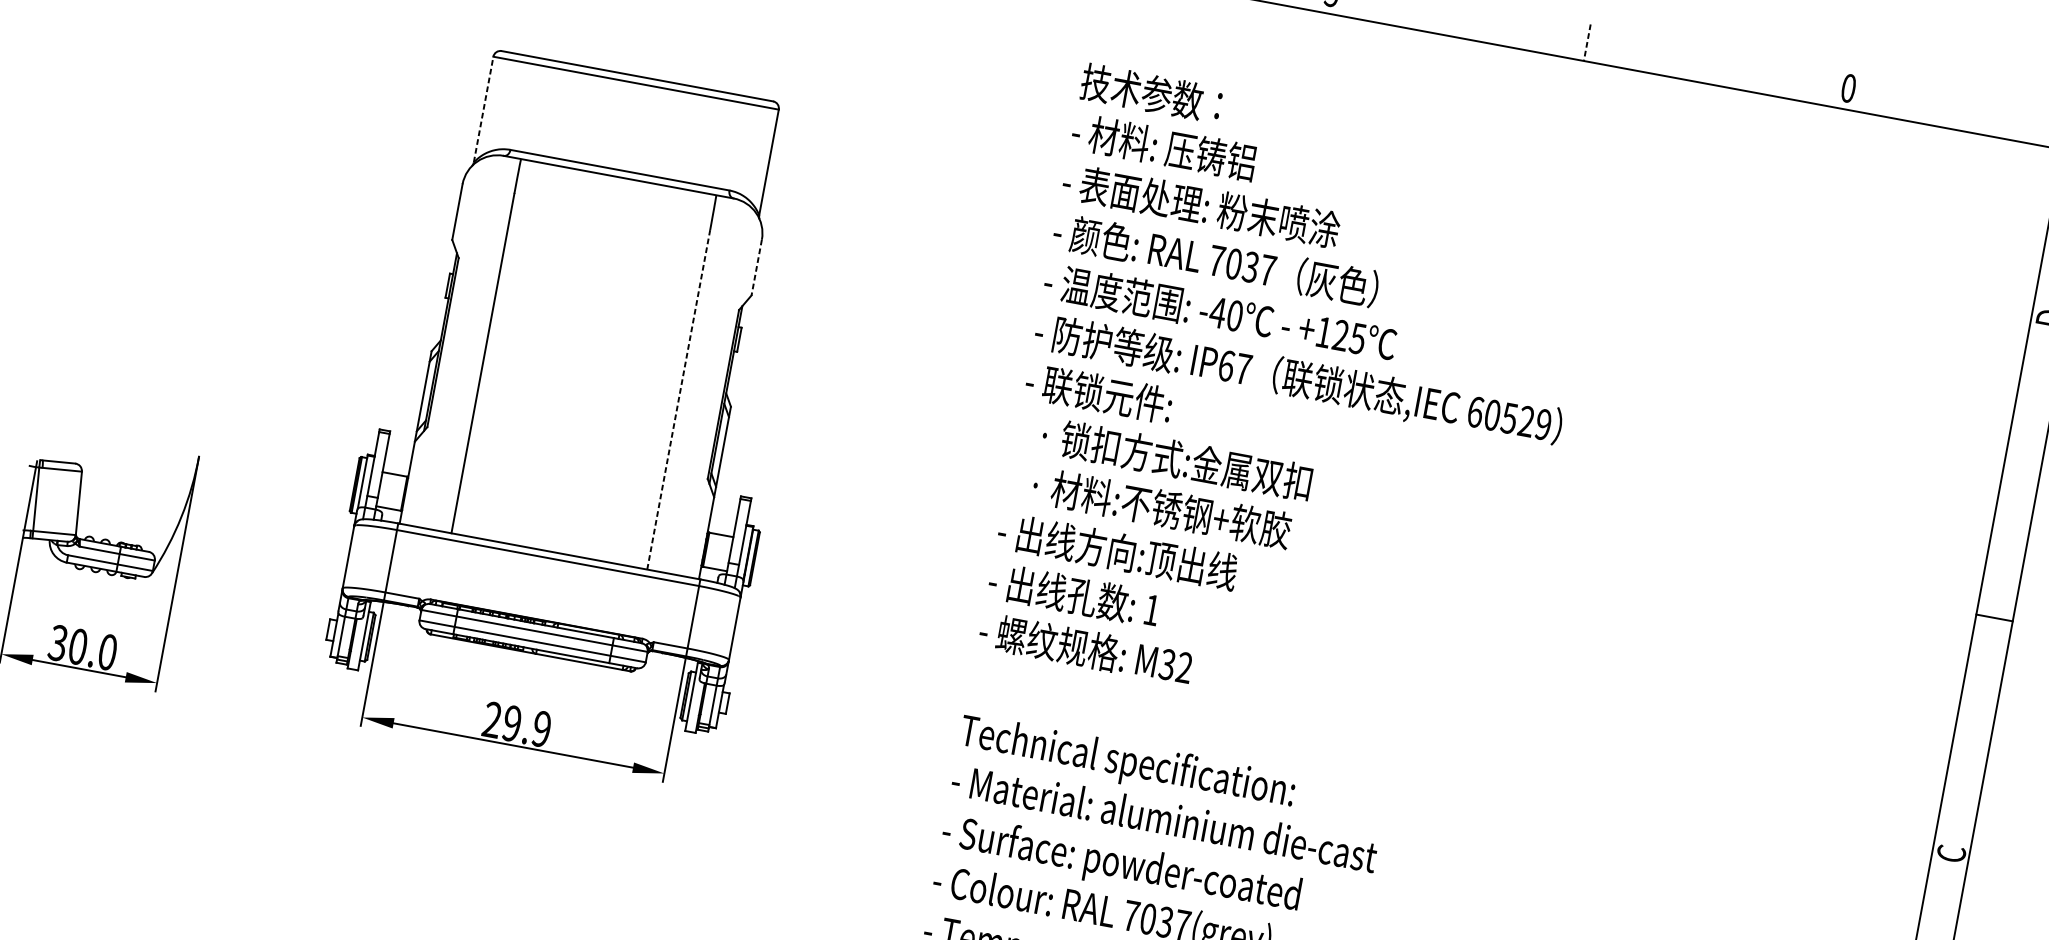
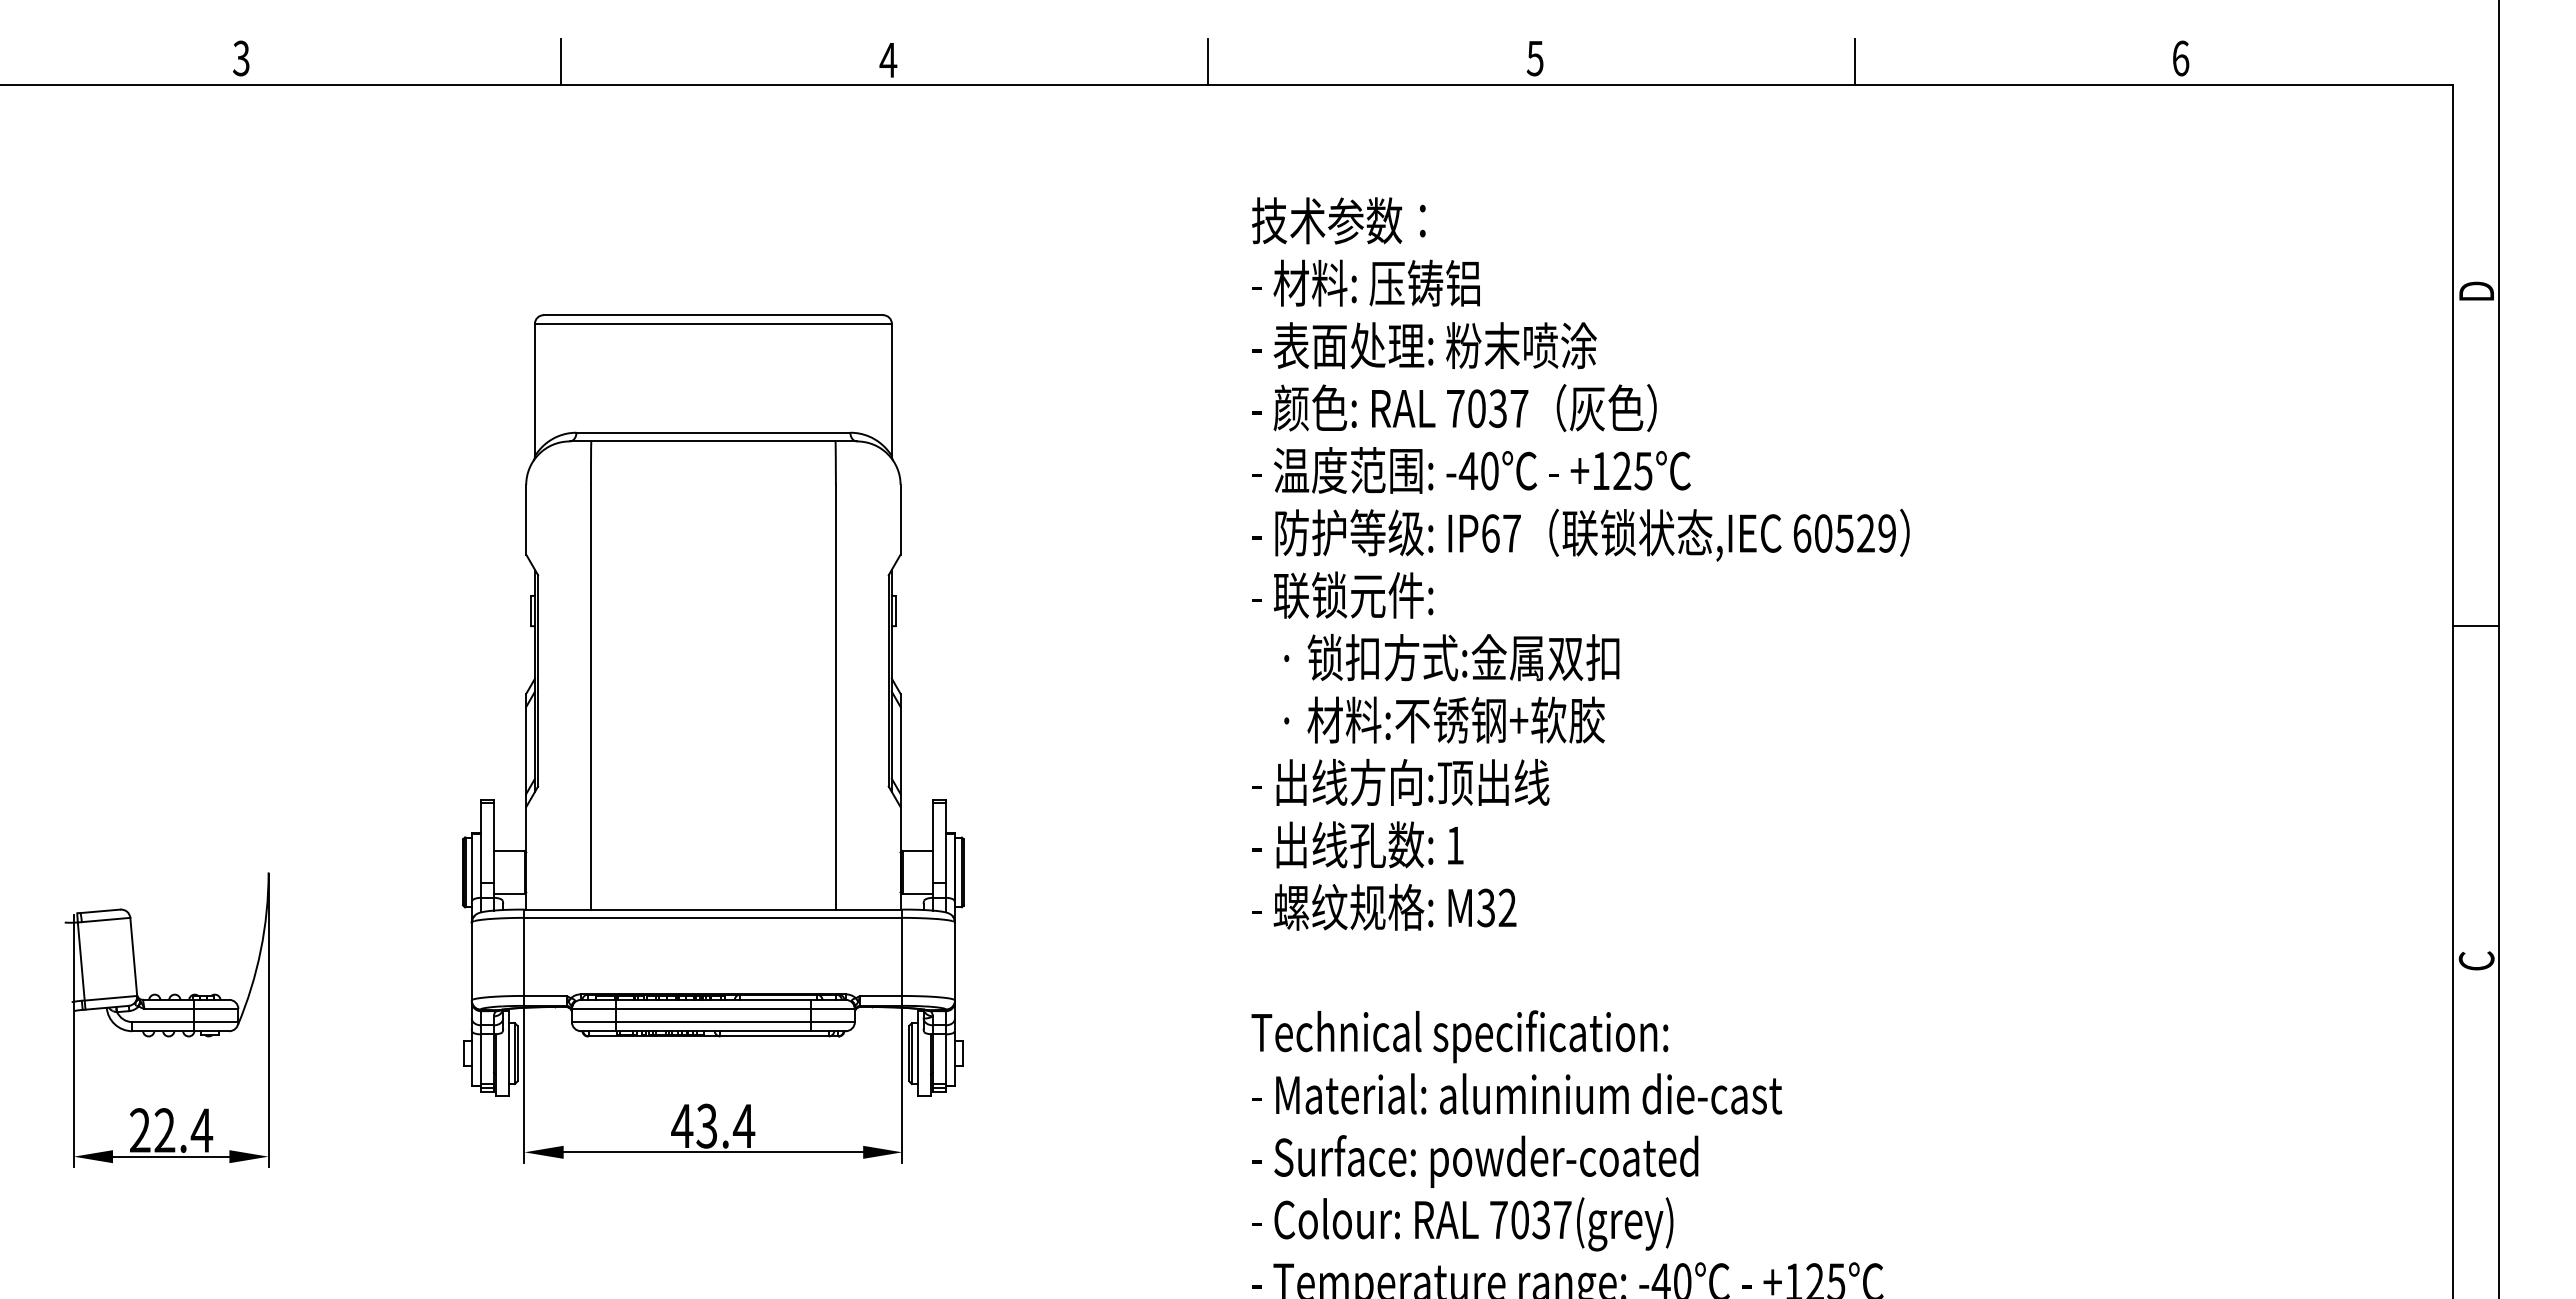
line: (1587, 42) -> (1854, 61), dashed -> solid
text: (1849, 88) -> (2181, 58), 0 -> 6
line: (483, 109) -> (534, 389), dashed -> solid
line: (756, 267) -> (900, 519), dashed -> solid
line: (678, 399) -> (835, 696), dashed -> solid
line: (1994, 618) -> (2475, 626), moved
text: (83, 647) -> (171, 1130), 30.0 -> 22.4
text: (517, 724) -> (713, 1125), 29.9 -> 43.4

